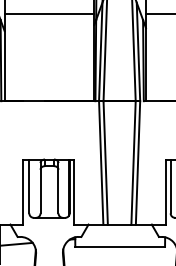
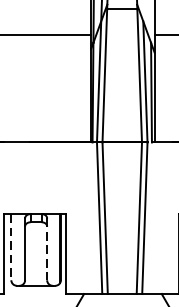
line: (29, 186) -> (11, 247), solid -> dashed
line: (58, 188) -> (47, 249), solid -> dashed

